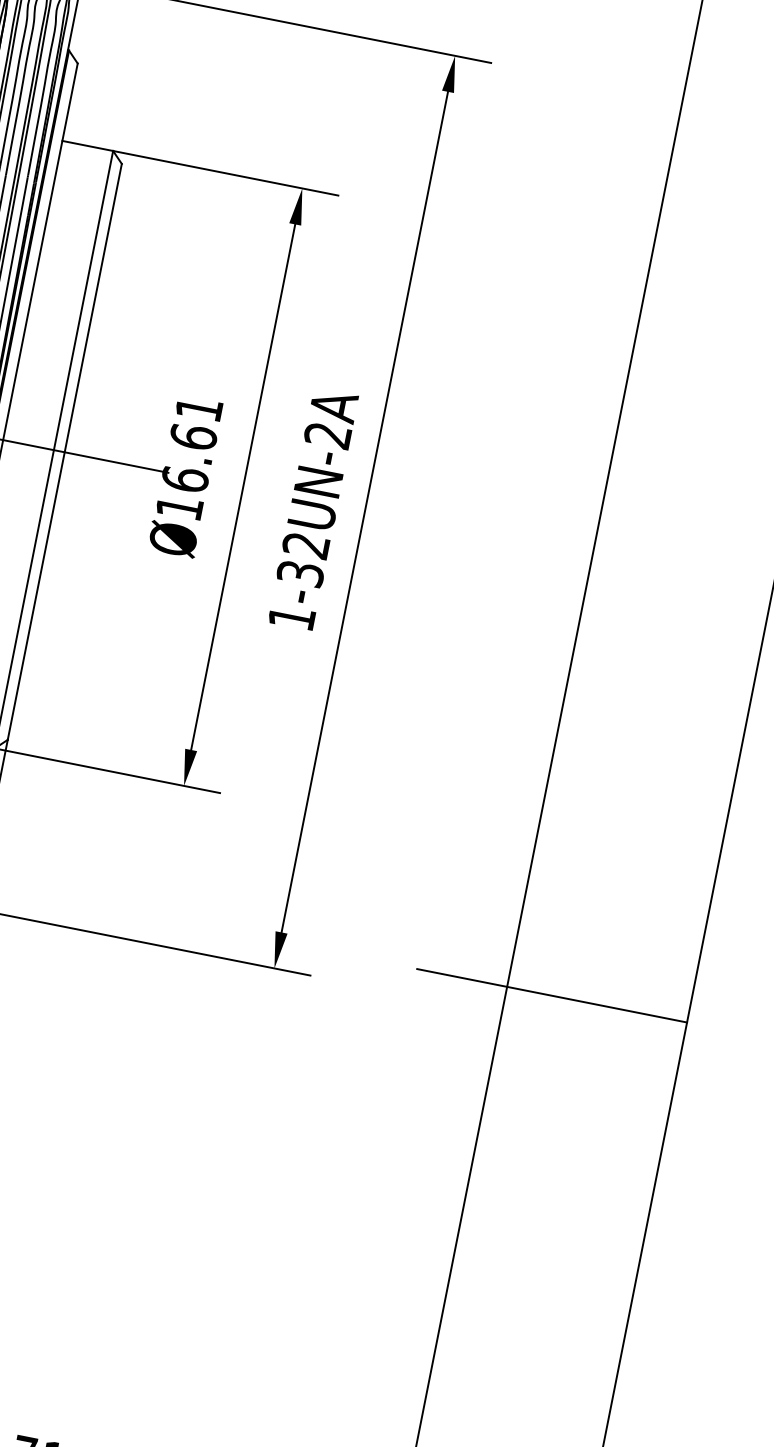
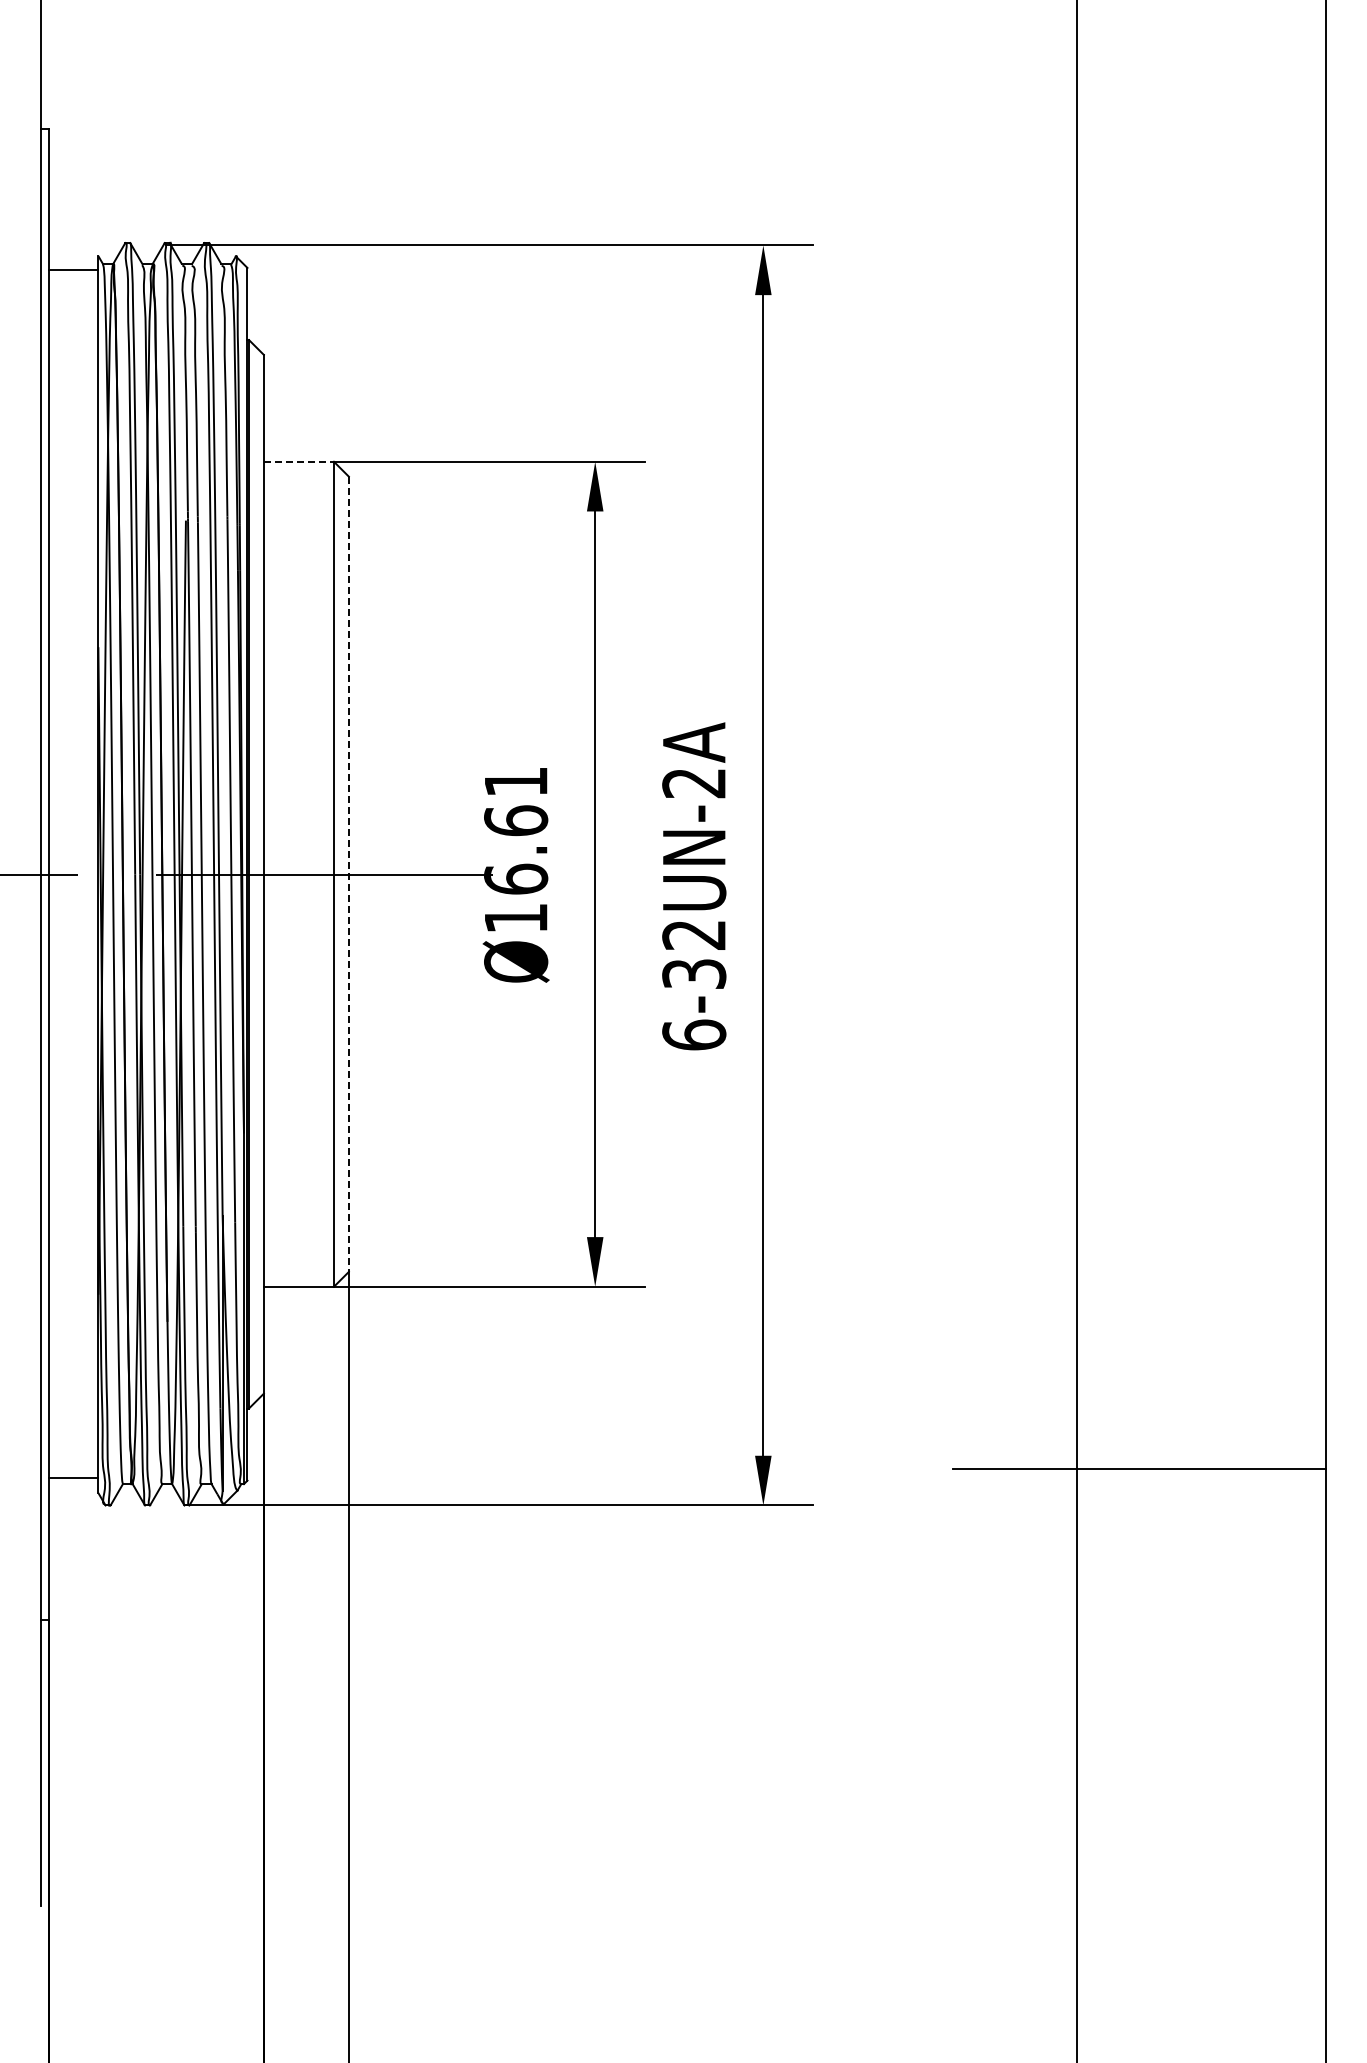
line: (88, 145) -> (299, 461), solid -> dashed
line: (64, 451) -> (348, 874), solid -> dashed
text: (292, 617) -> (694, 1034), 1-32UN-2A -> 6-32UN-2A

